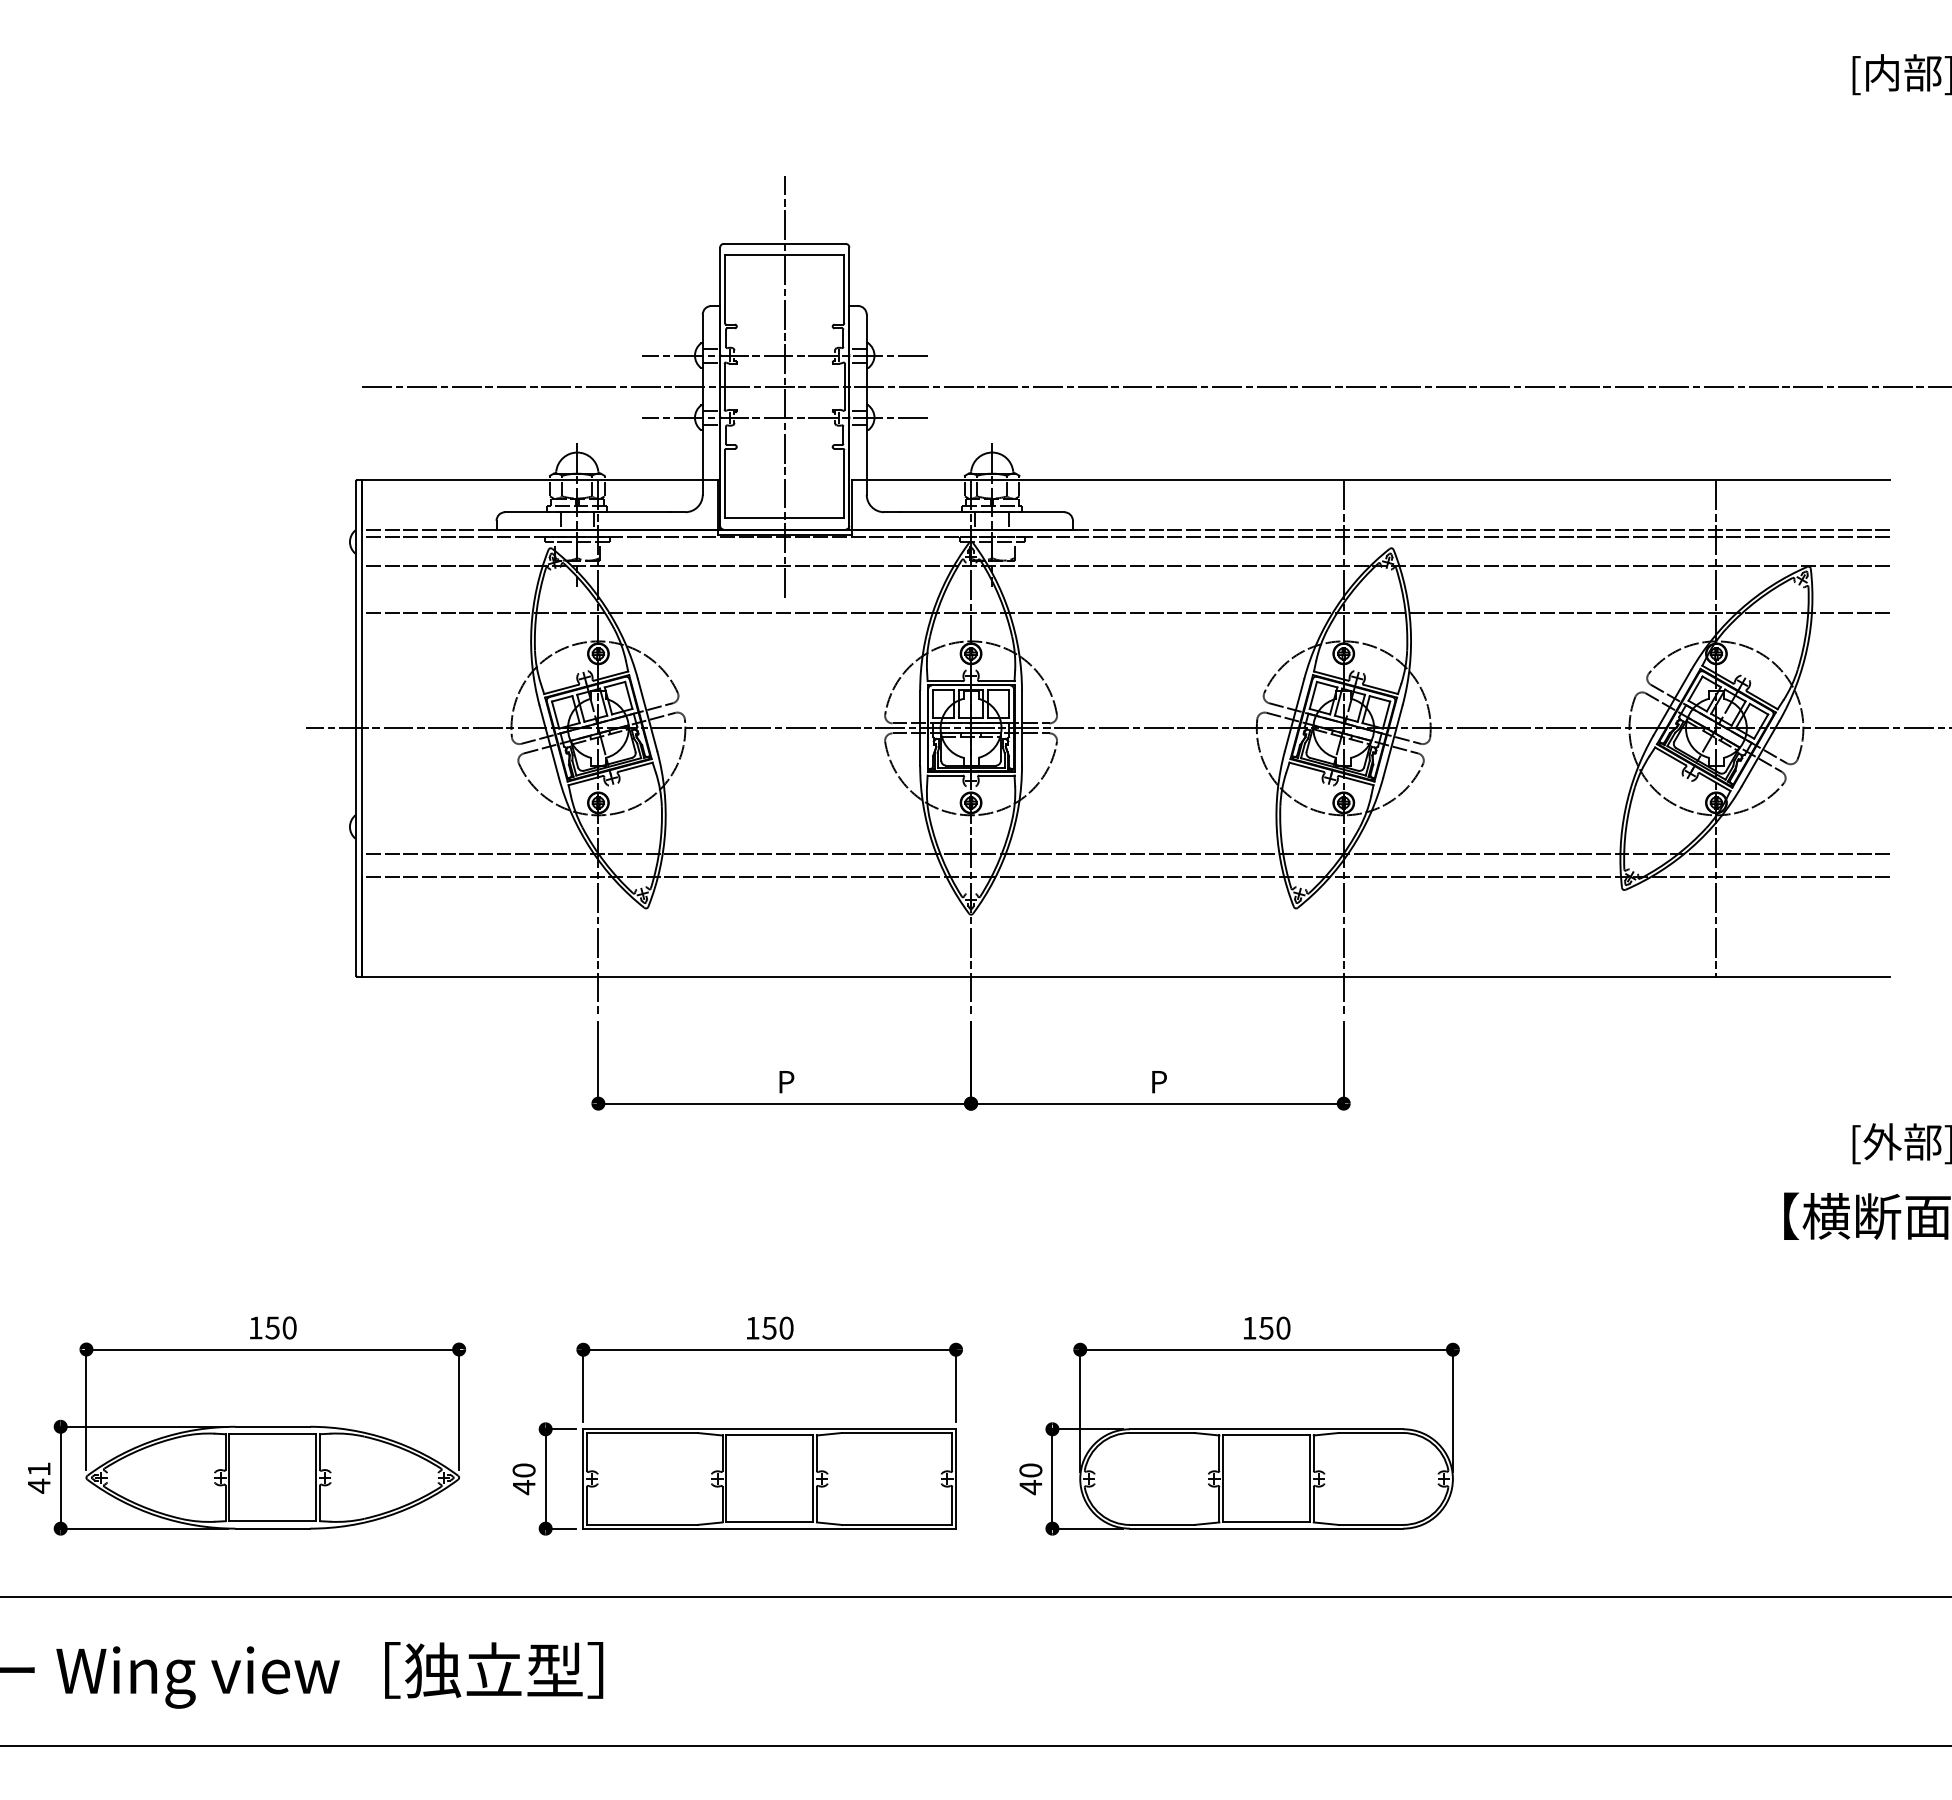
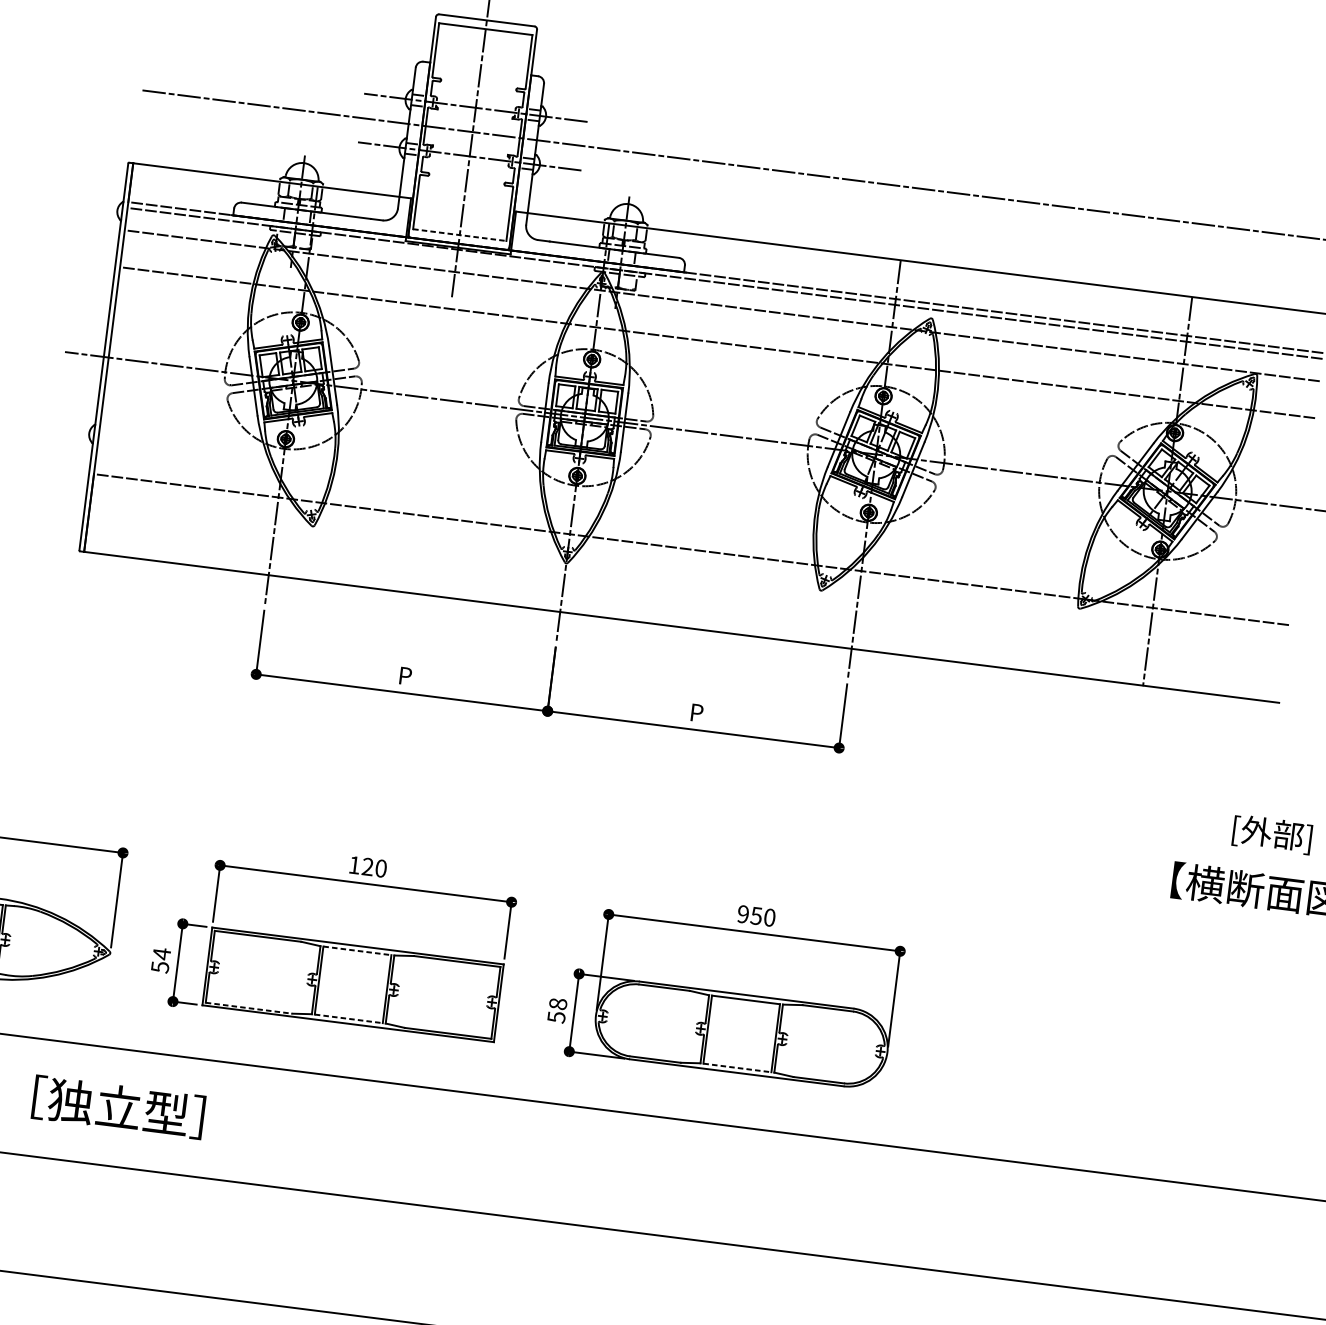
line: (784, 518) -> (459, 235), solid -> dashed
line: (1126, 854) -> (693, 531), removed
text: (769, 1327) -> (367, 866), 150 -> 120
text: (1249, 1327) -> (743, 913), 150 -> 950
line: (770, 1435) -> (358, 950), solid -> dashed
text: (523, 1479) -> (160, 960), 40 -> 54
text: (1030, 1479) -> (557, 1011), 40 -> 58
line: (770, 1522) -> (349, 1018), solid -> dashed
line: (1267, 1522) -> (738, 1068), solid -> dashed
line: (642, 1524) -> (249, 1007), solid -> dashed

